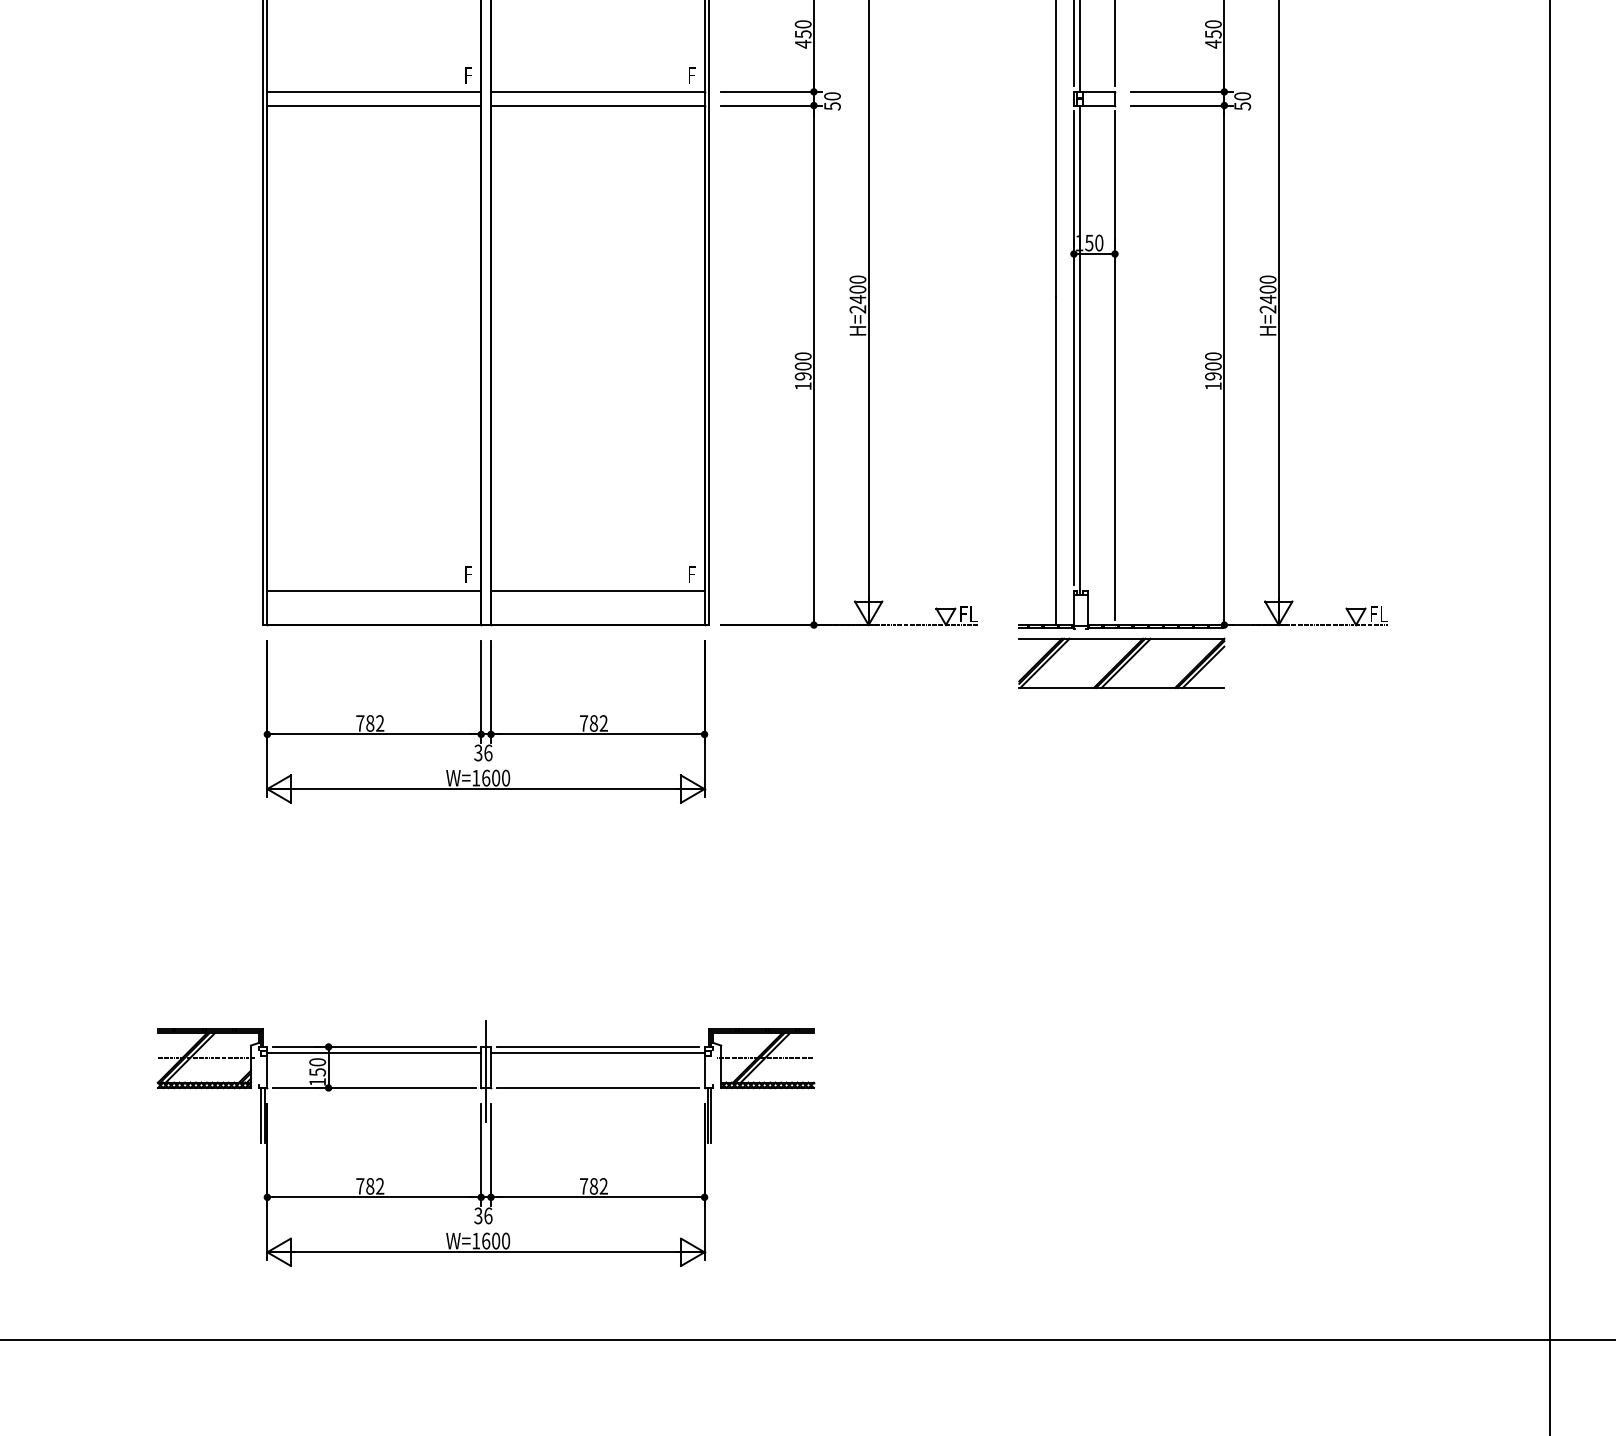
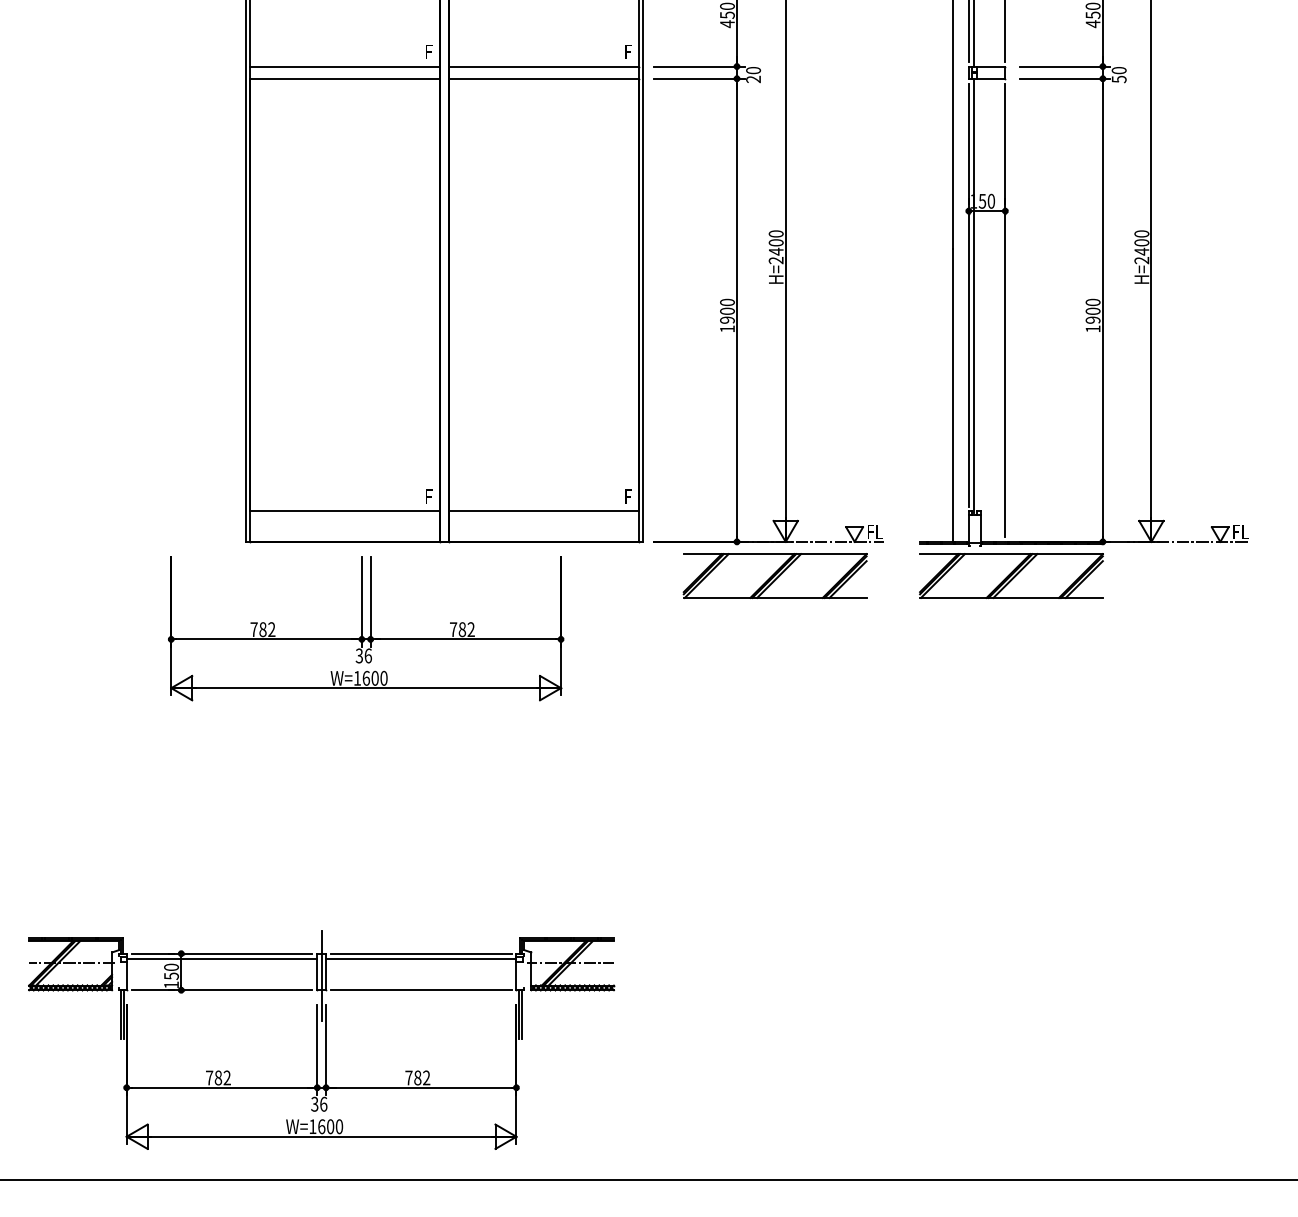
text: (832, 106) -> (753, 79), 50 -> 20
part: (856, 662) -> (774, 575), added
part: (485, 721) -> (365, 627), moved
part: (485, 1143) -> (321, 1039), moved

